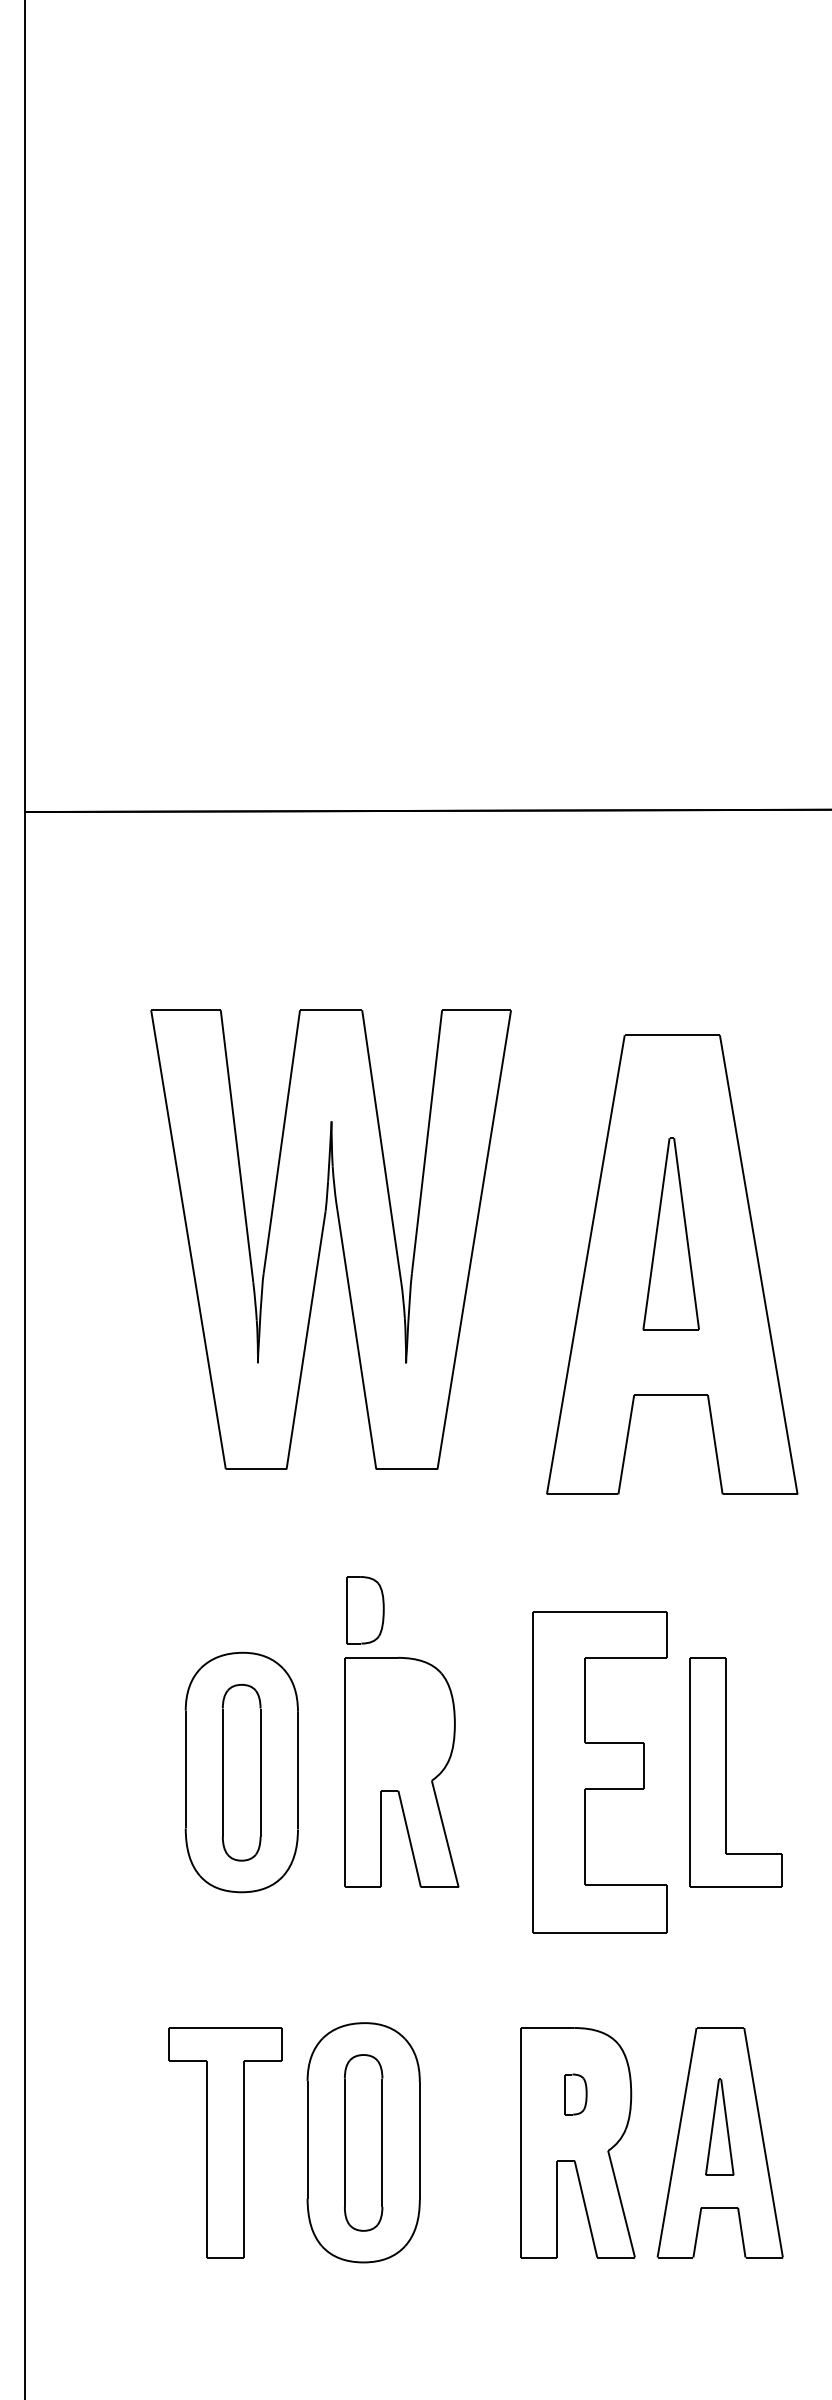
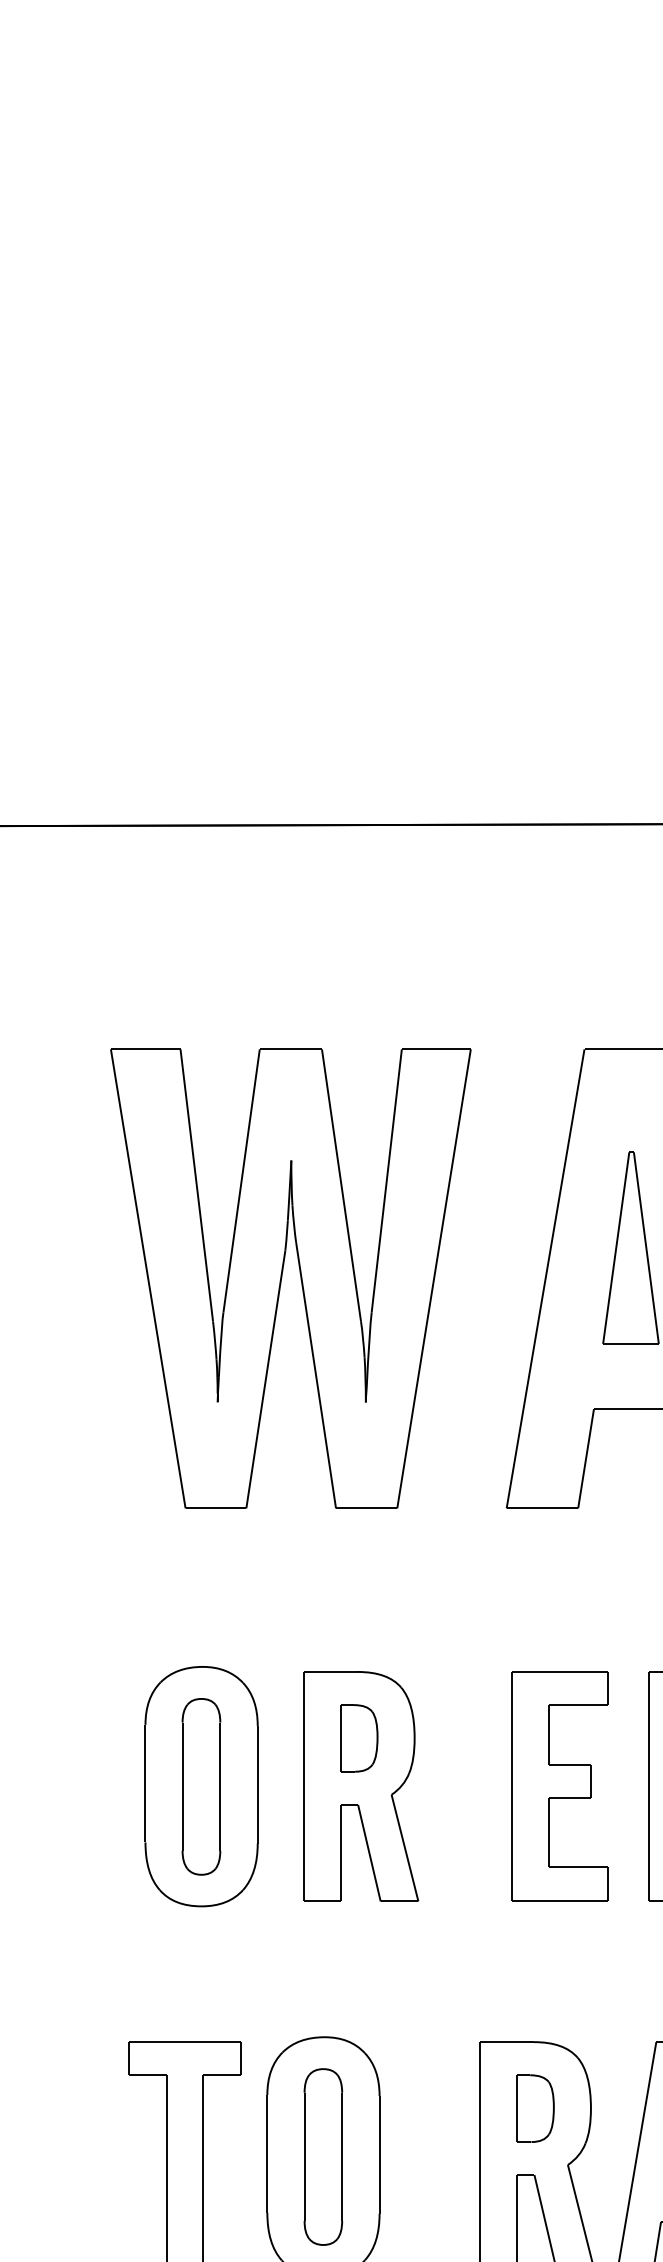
part: (322, 1239) -> (282, 1278), moved
part: (365, 1610) -> (359, 1738), moved
part: (600, 1772) -> (560, 1786), size x0.71
part: (575, 2094) -> (535, 2108), size x1.67

